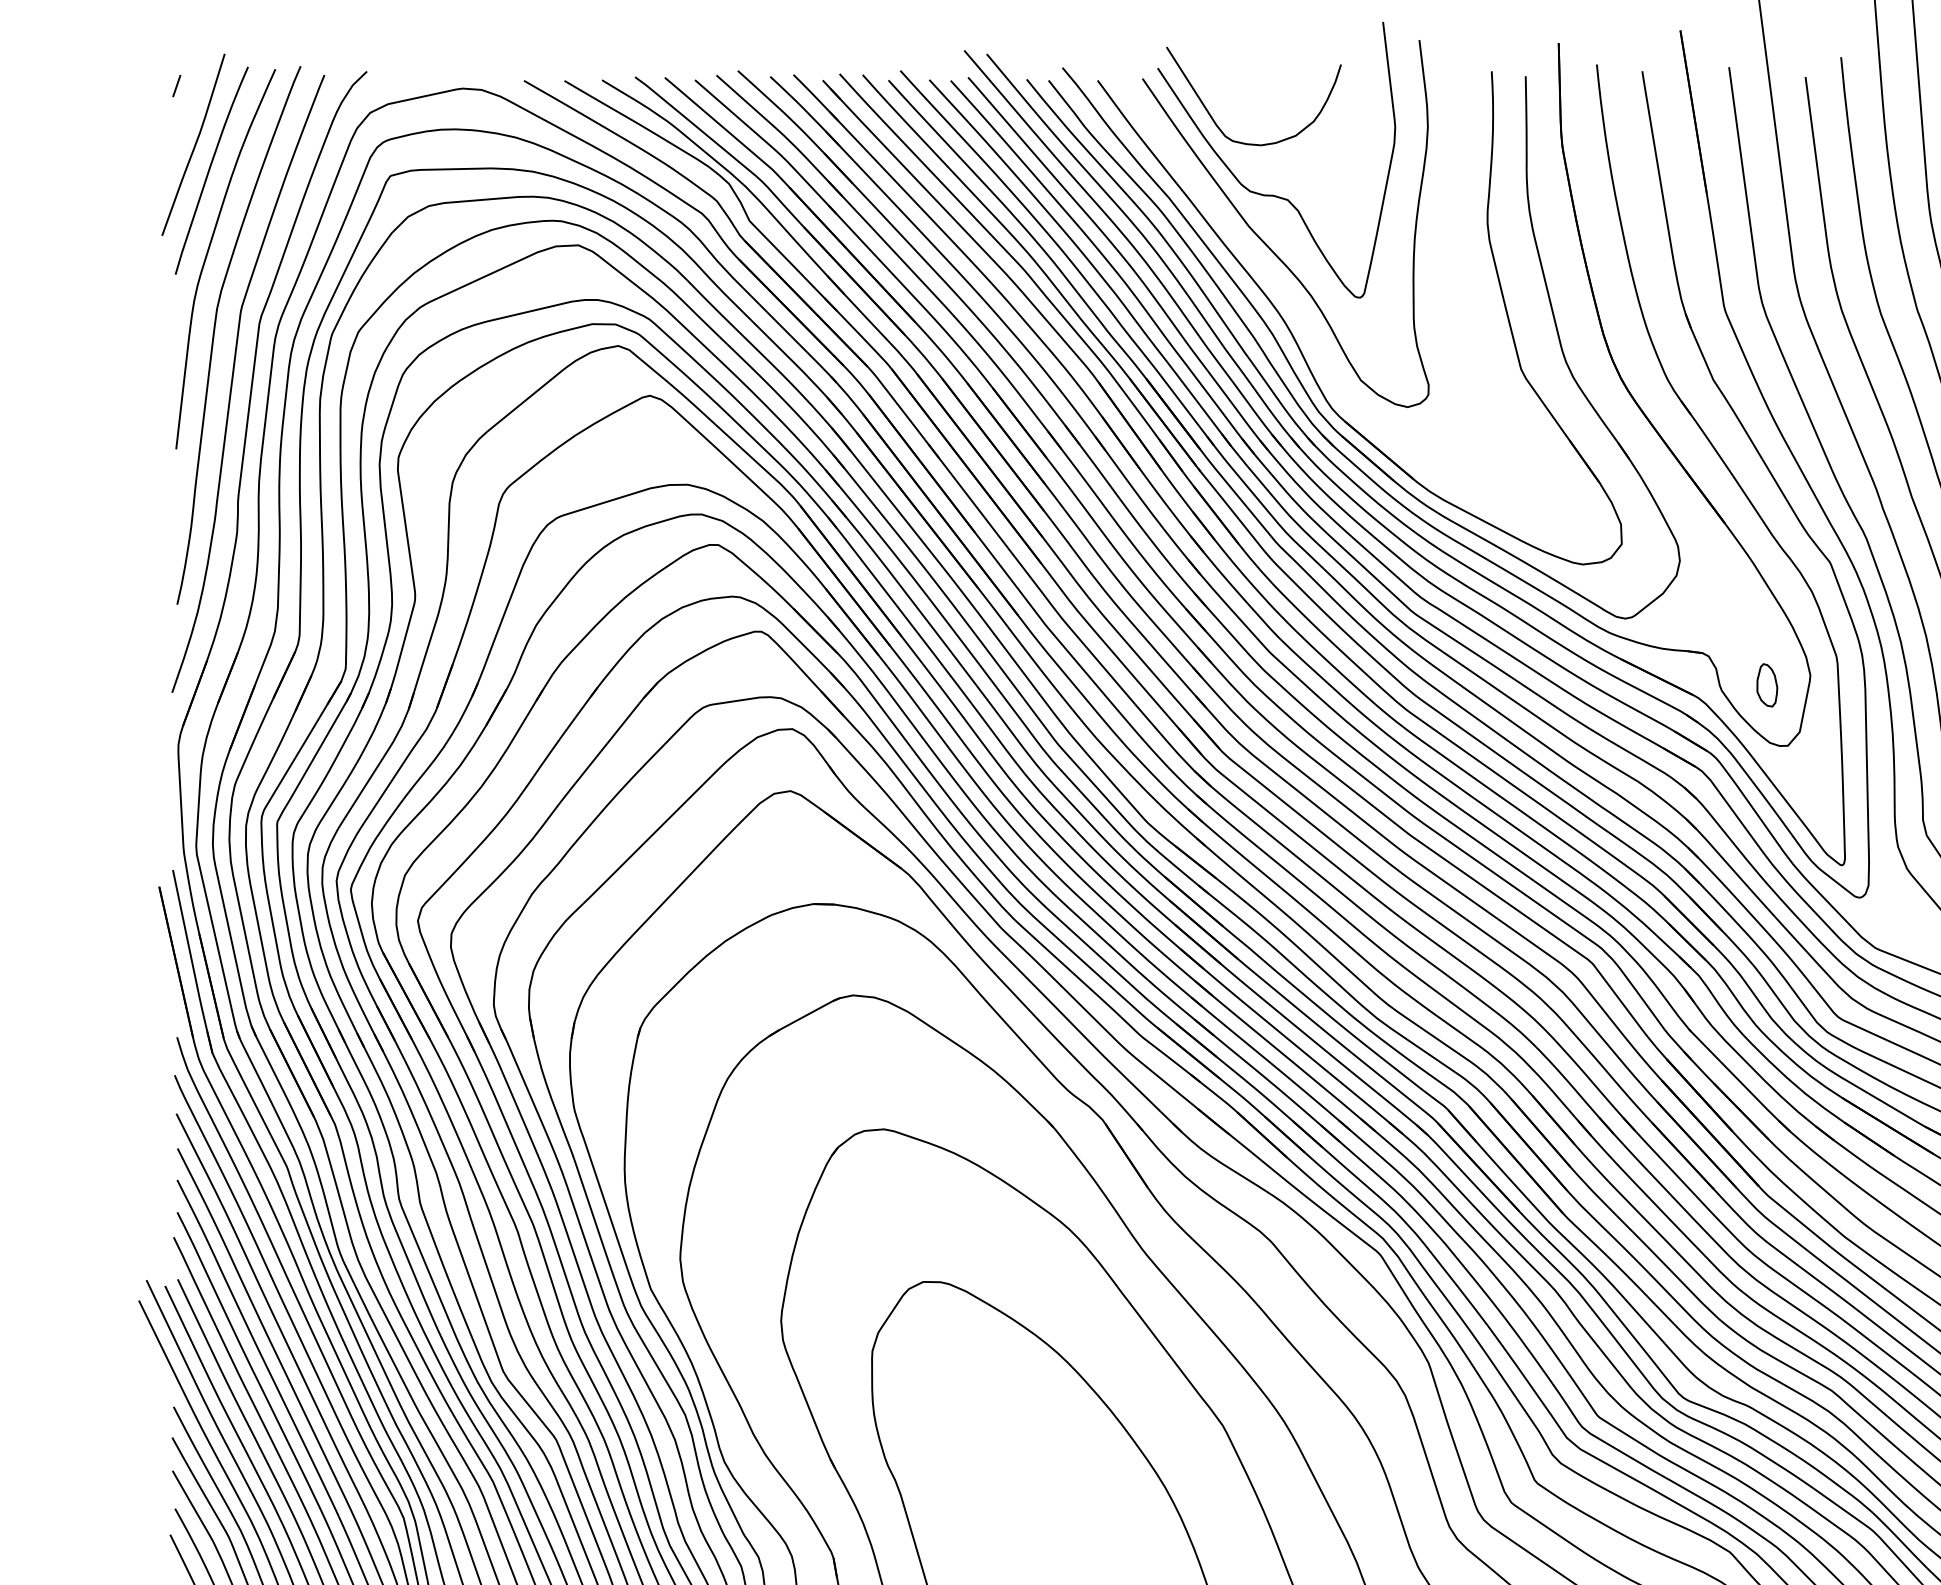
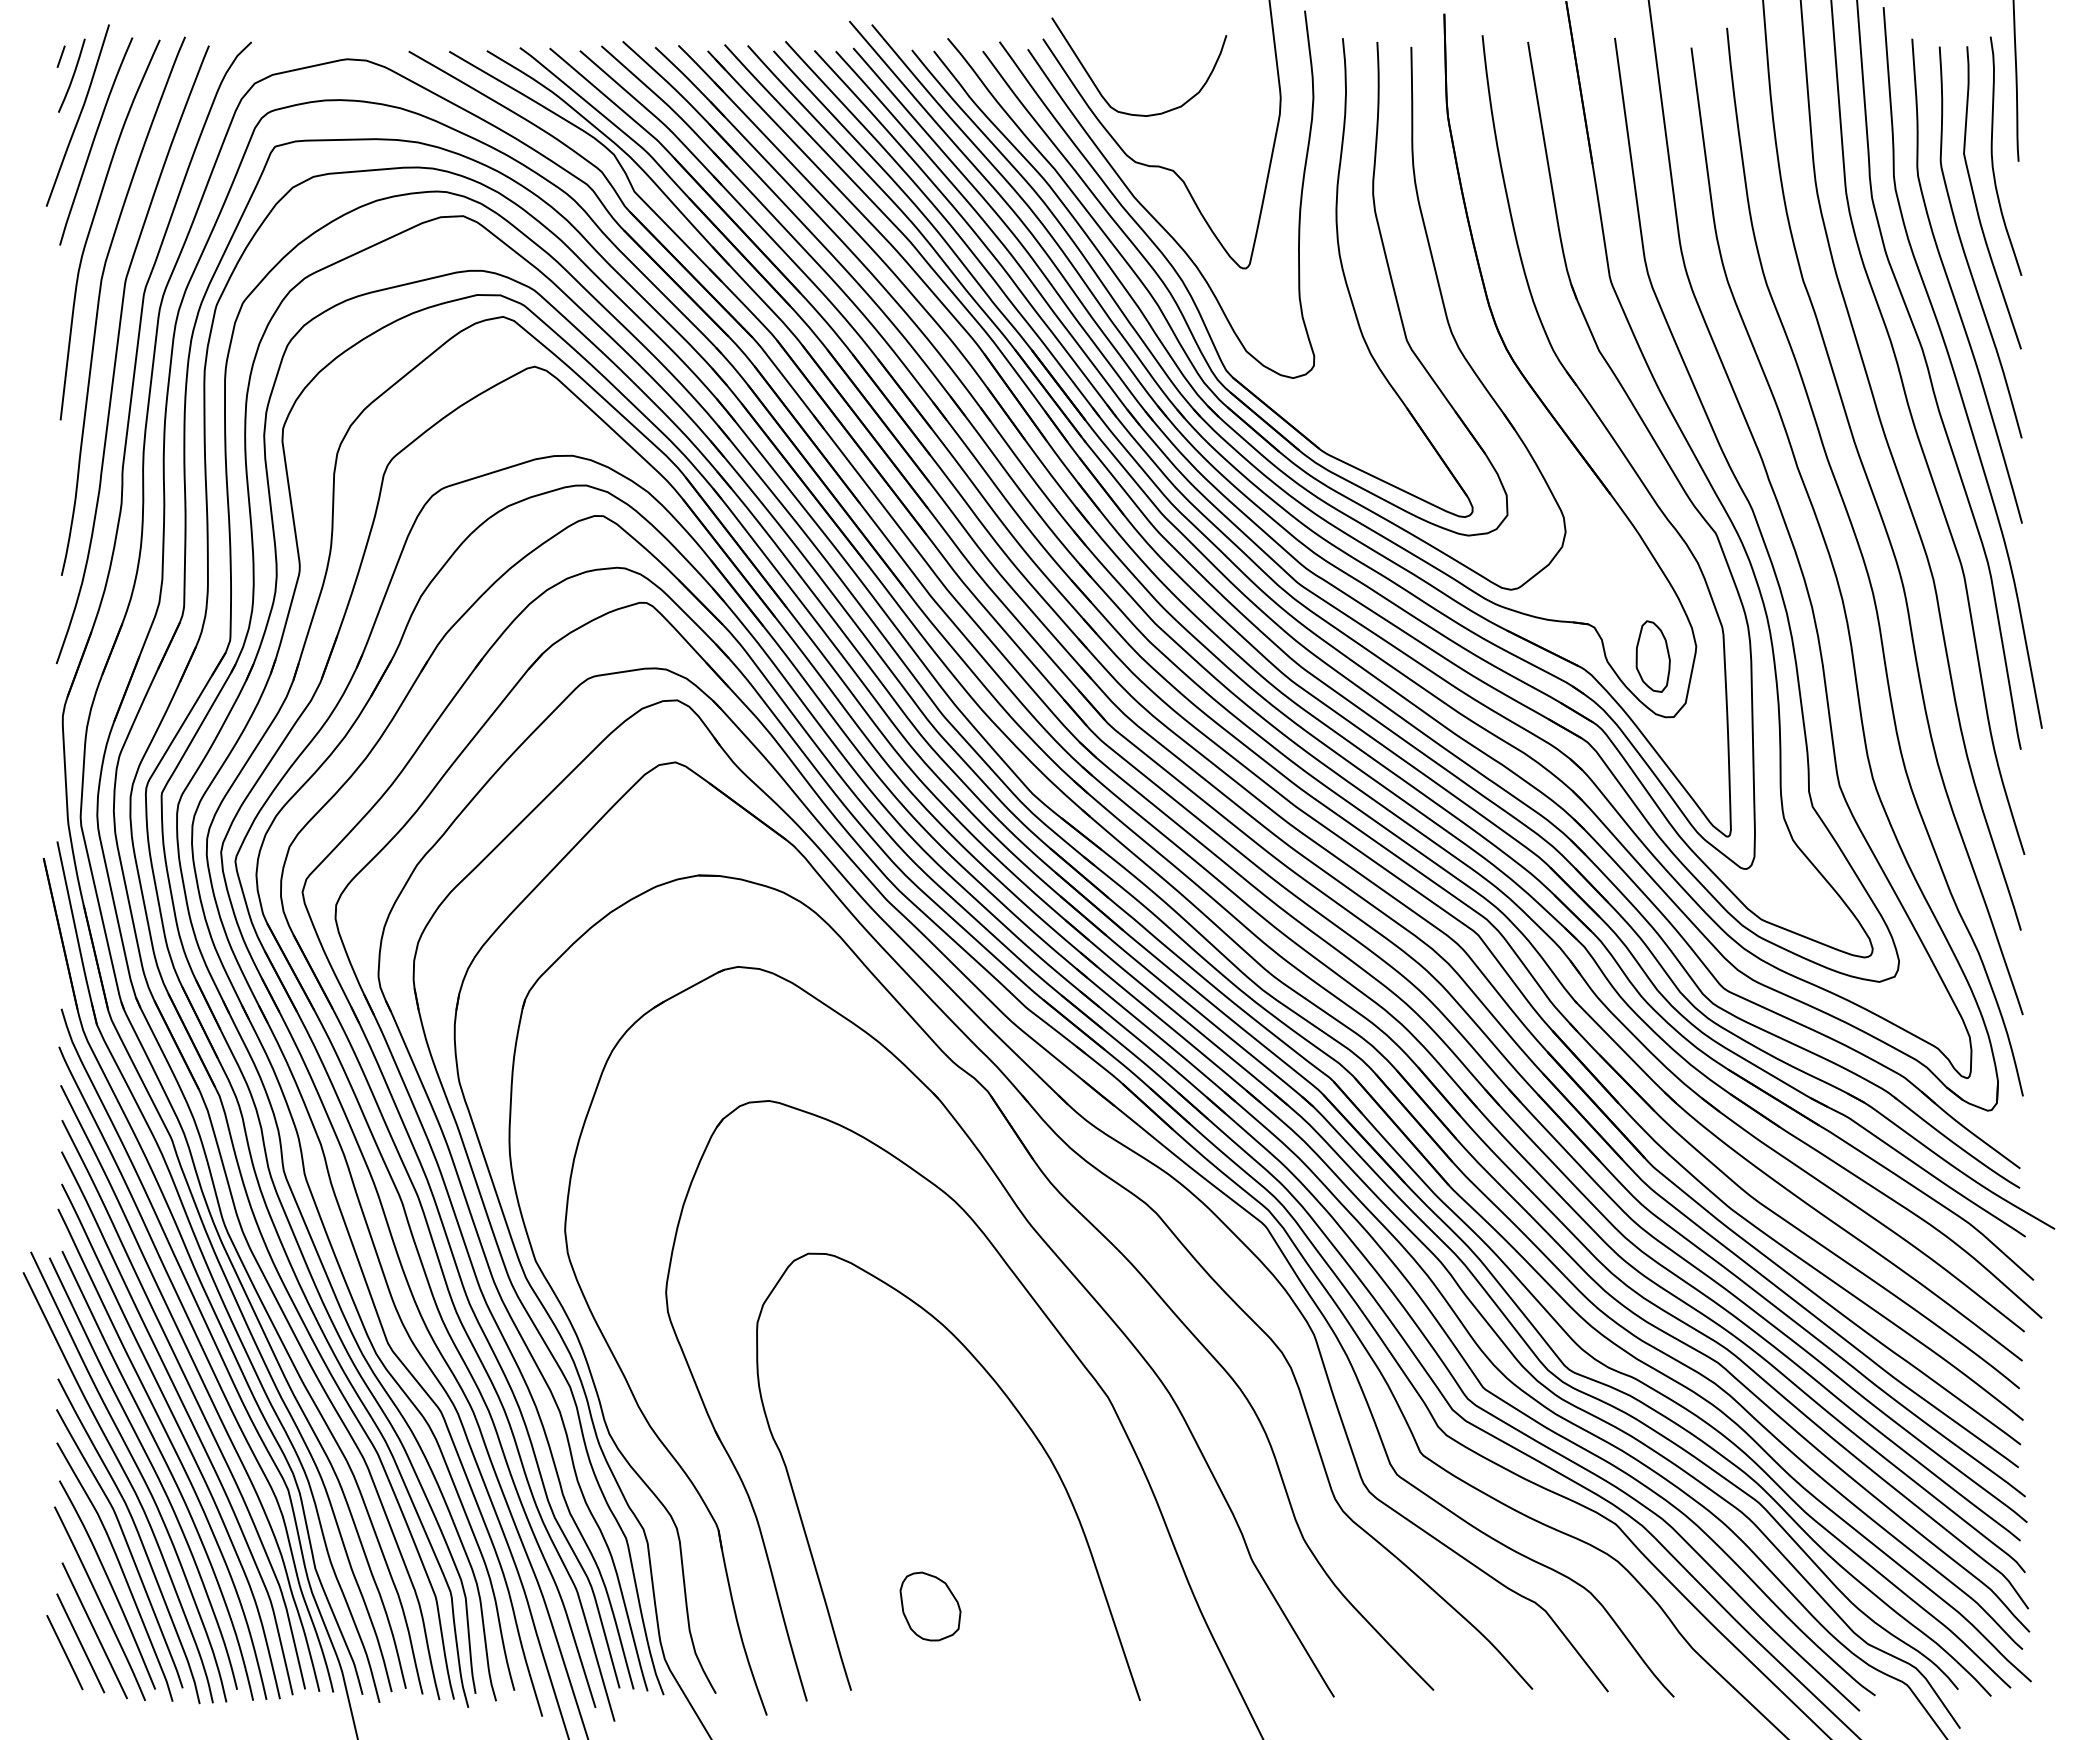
curve: (188, 104) -> (72, 75), added
part: (1308, 327) -> (1193, 298), added
part: (1766, 685) -> (1652, 656), size x1.67

